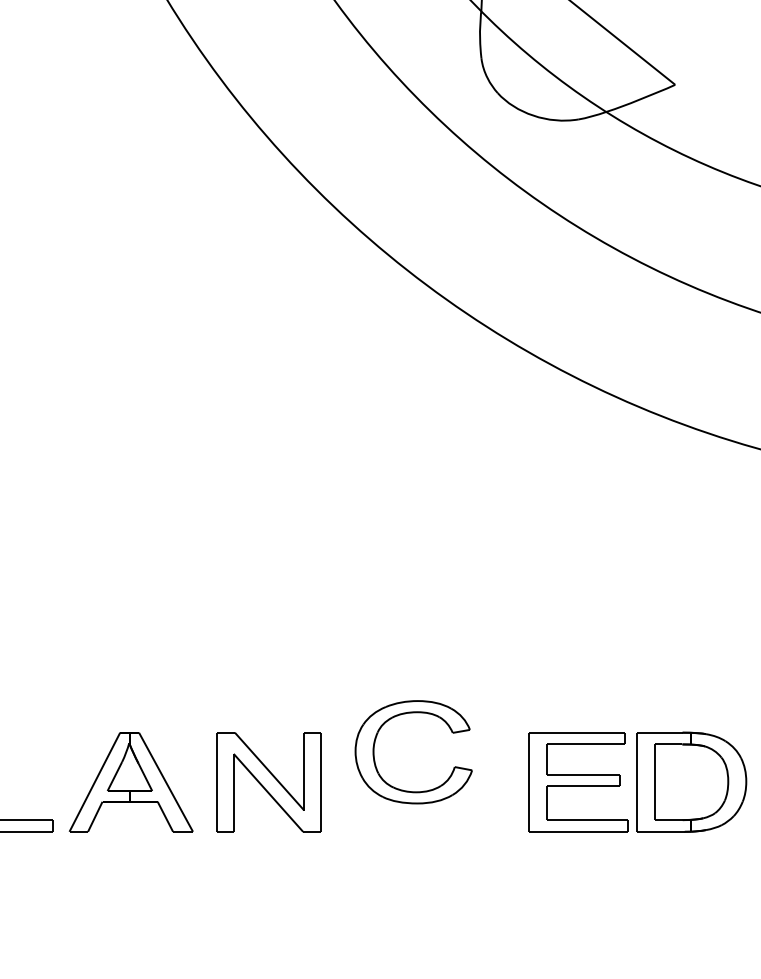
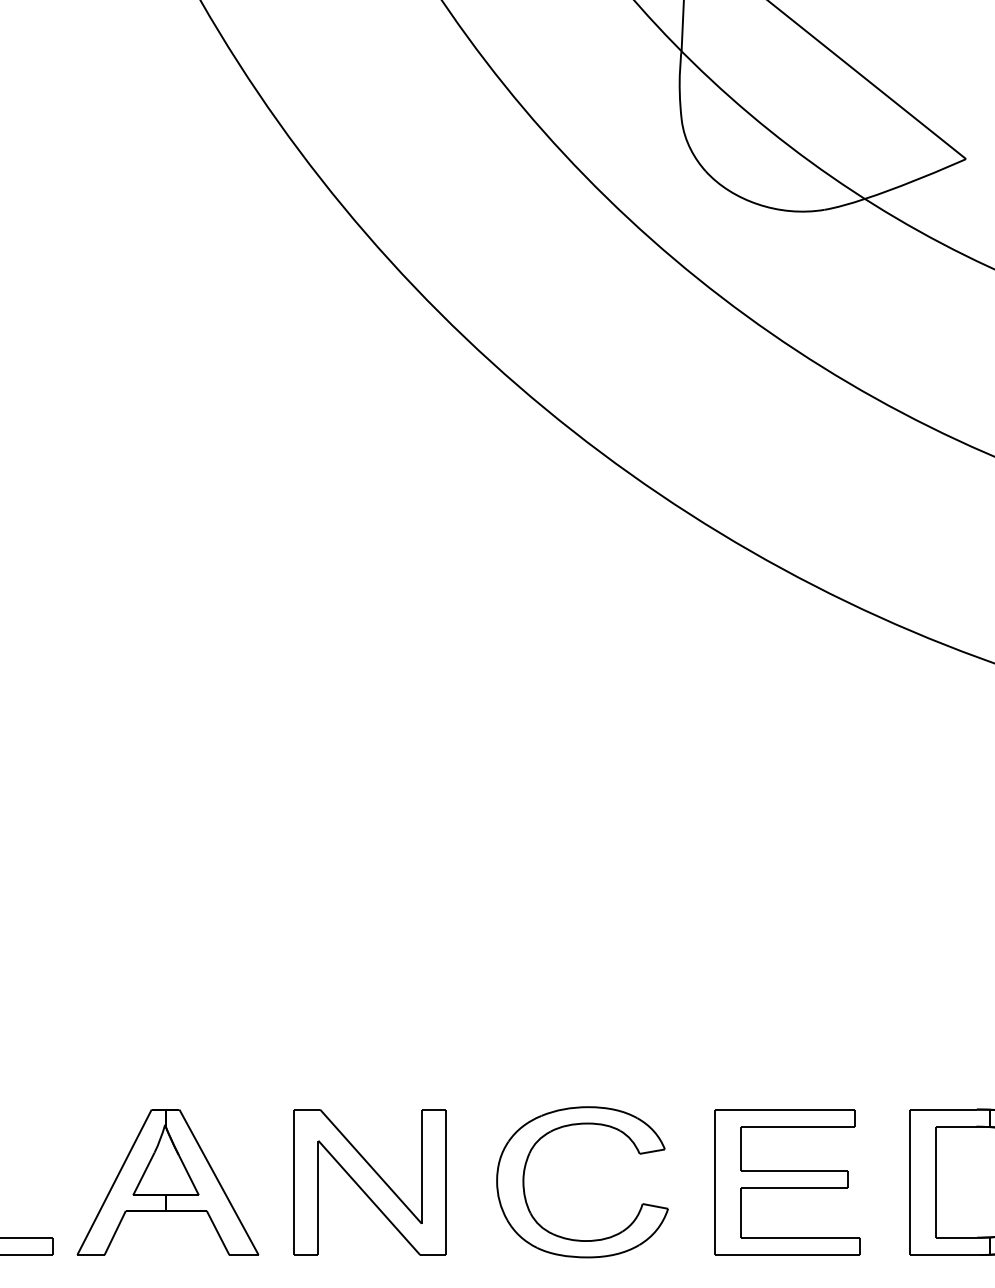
part: (578, 782) -> (787, 1182), moved
part: (408, 790) -> (574, 1238), moved

